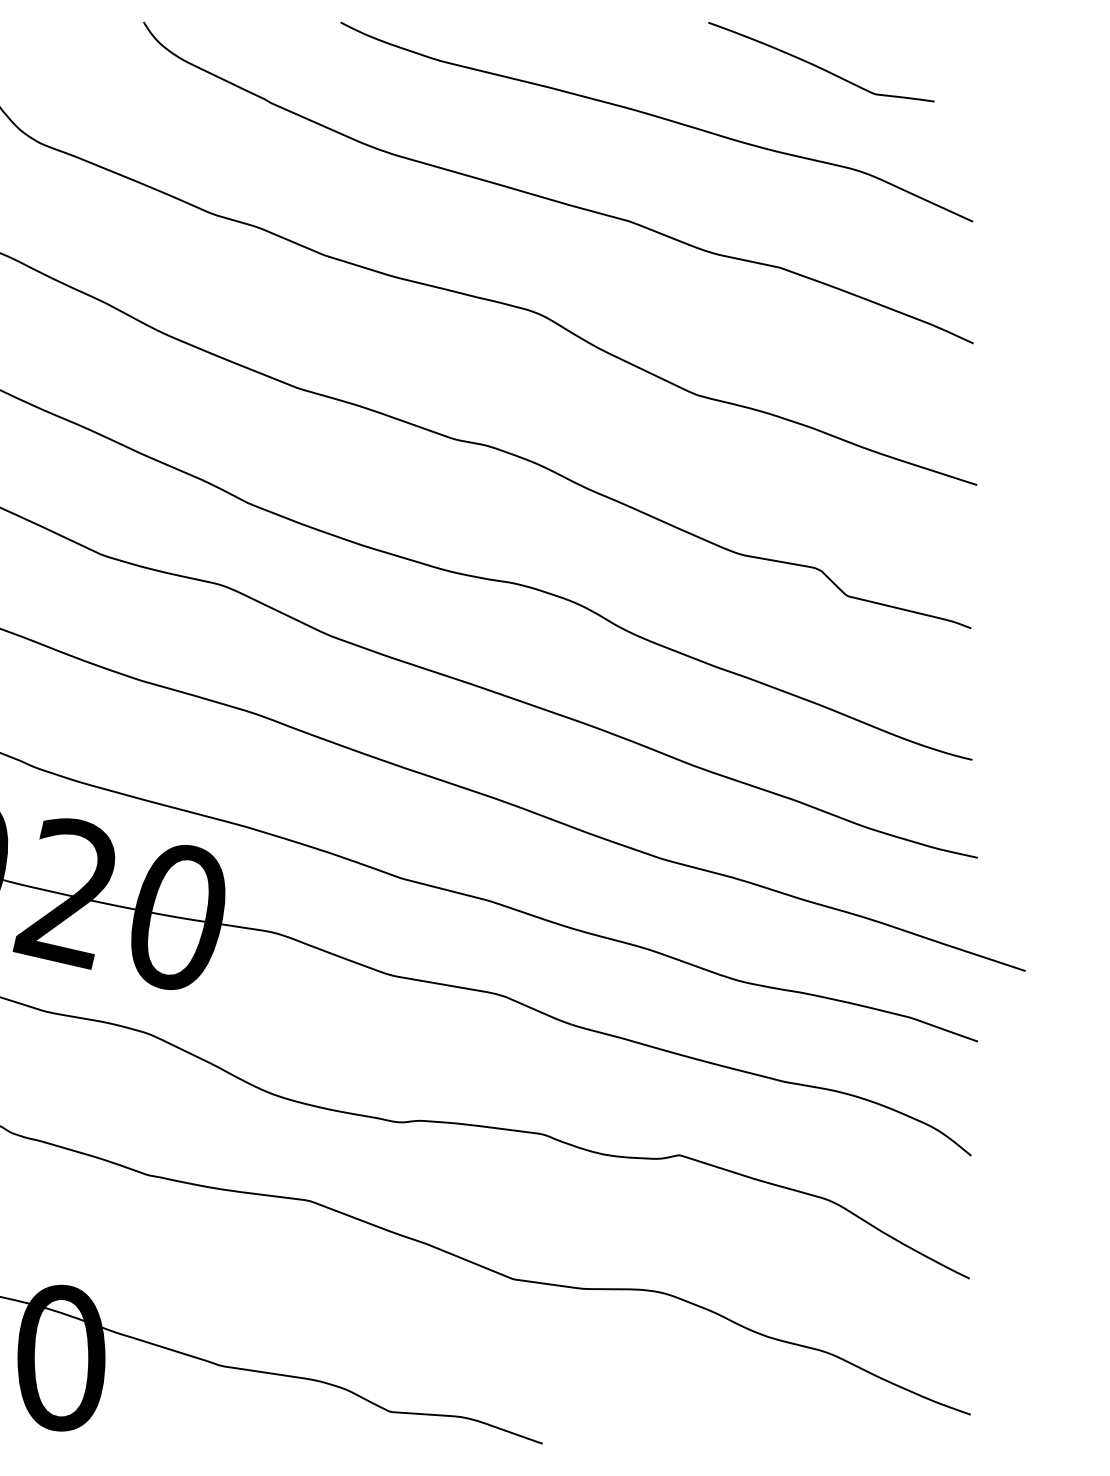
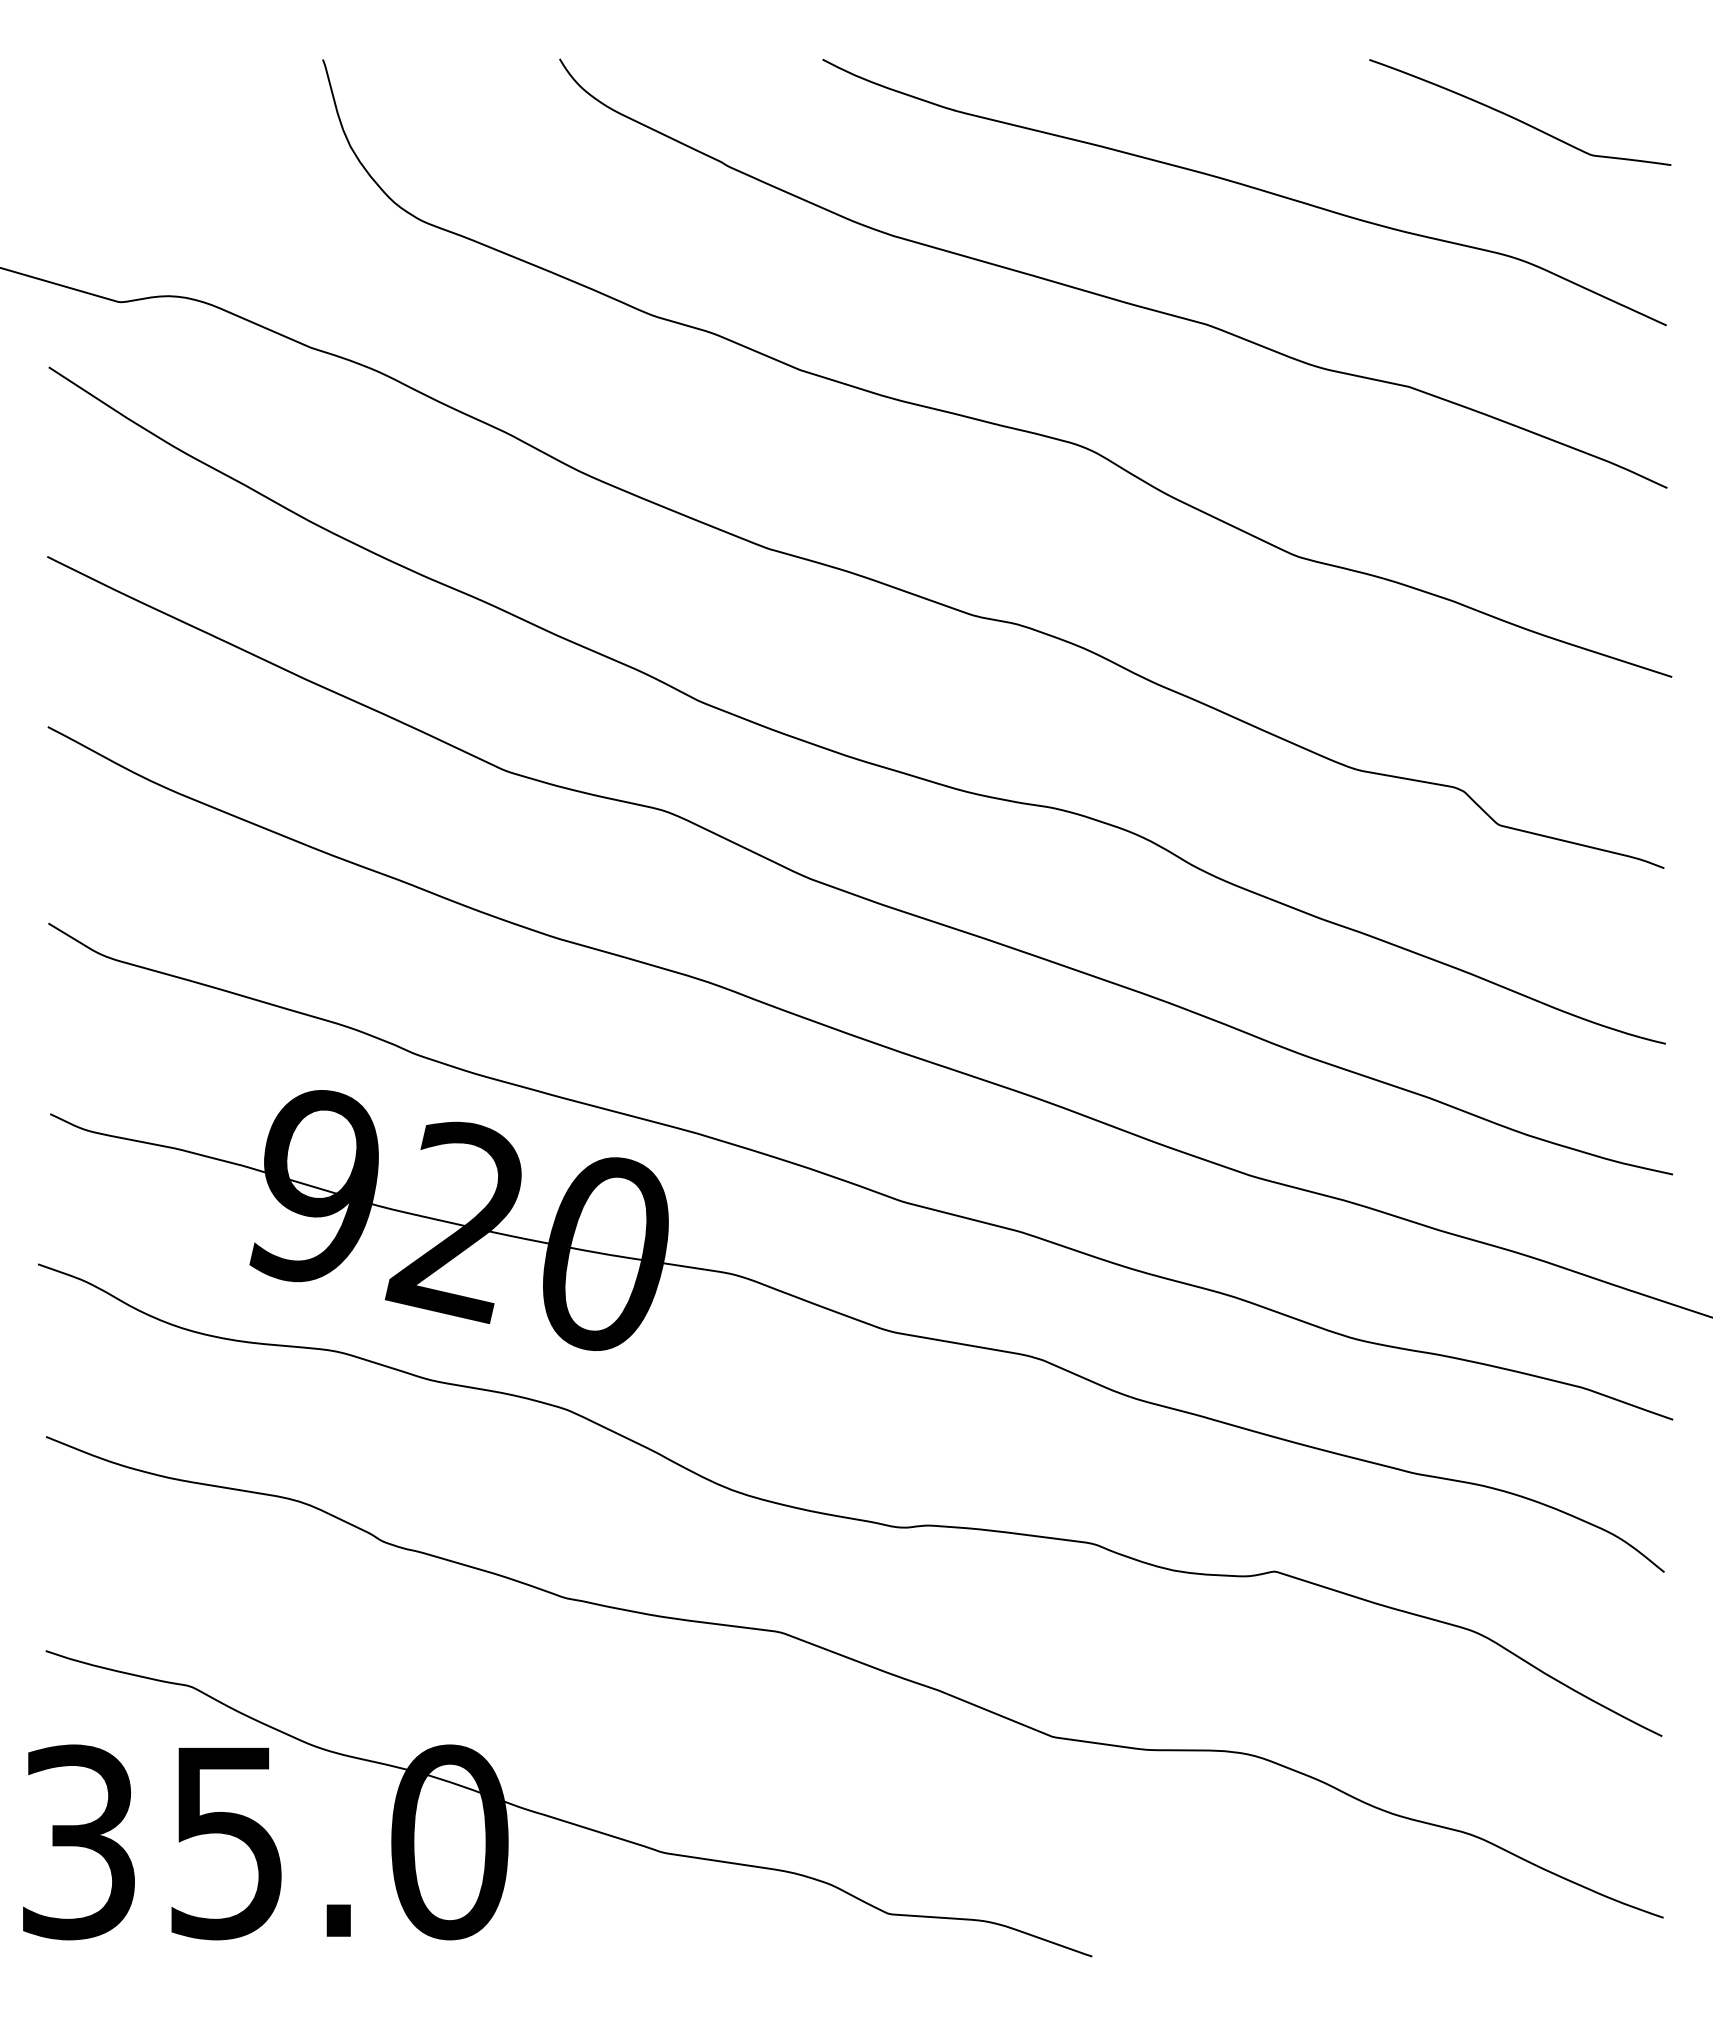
curve: (819, 66) -> (1517, 118), moved

